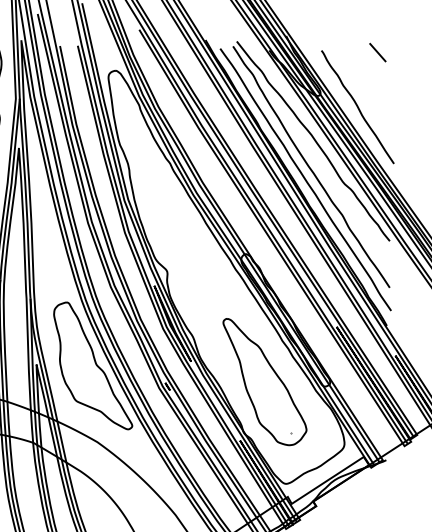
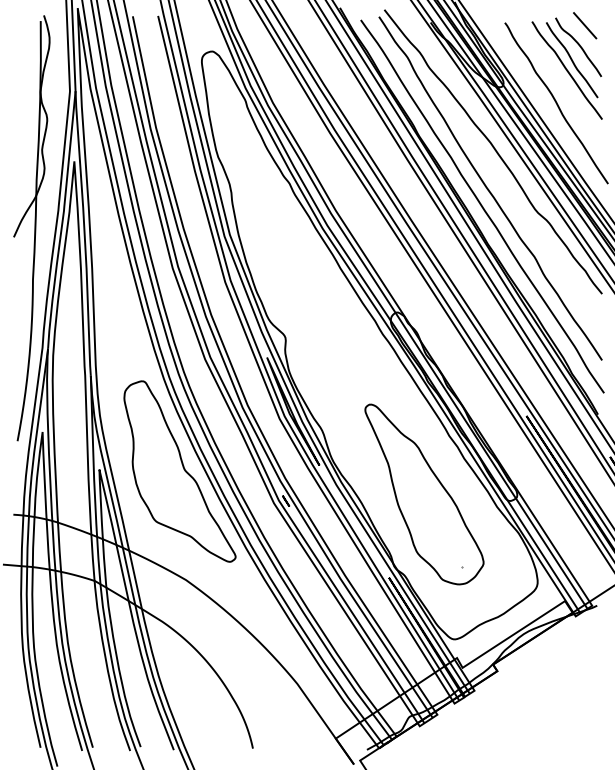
part: (364, 82) -> (566, 68), added

